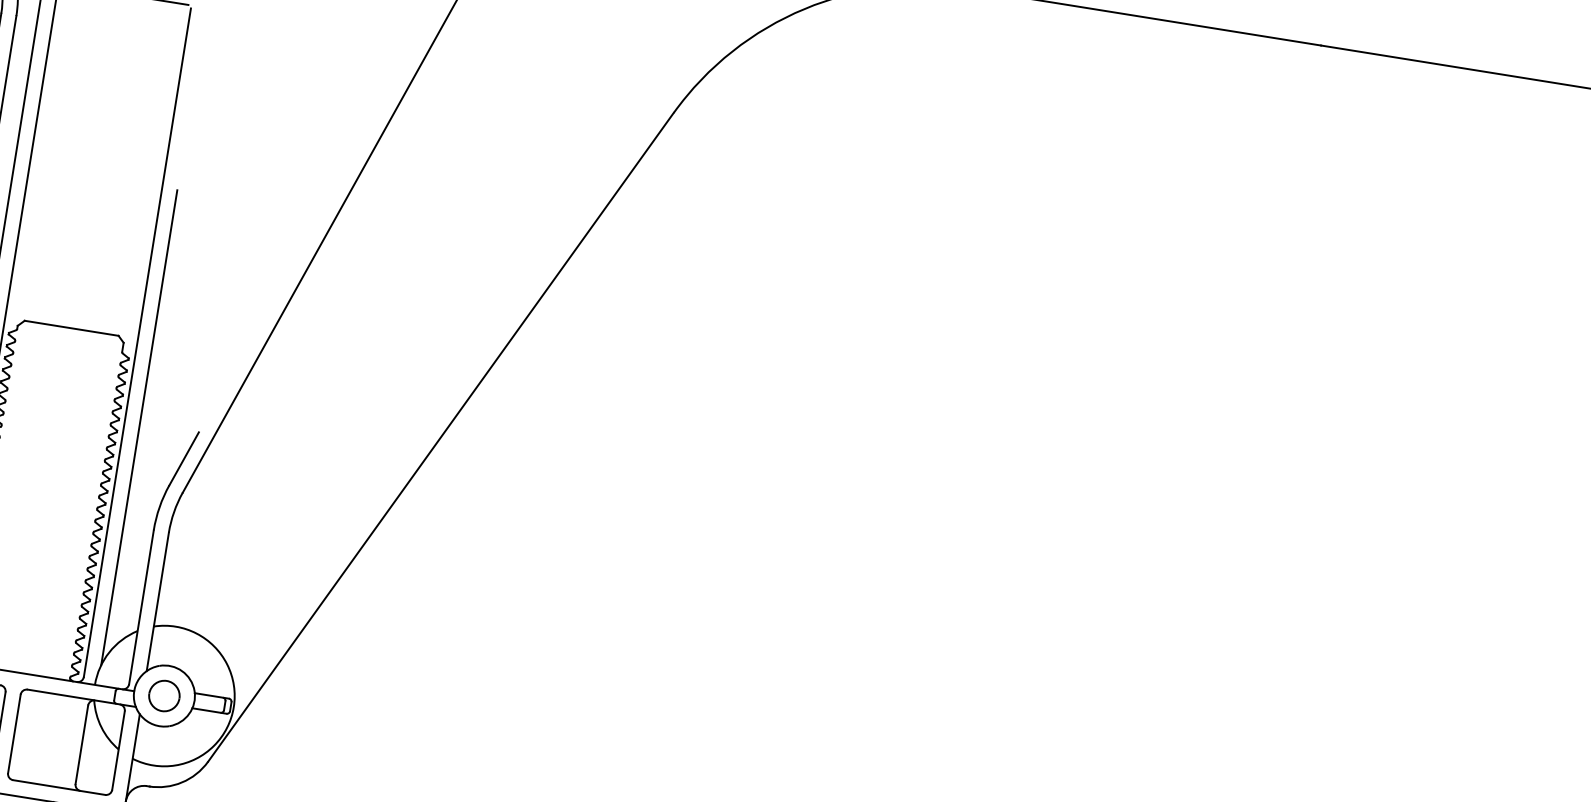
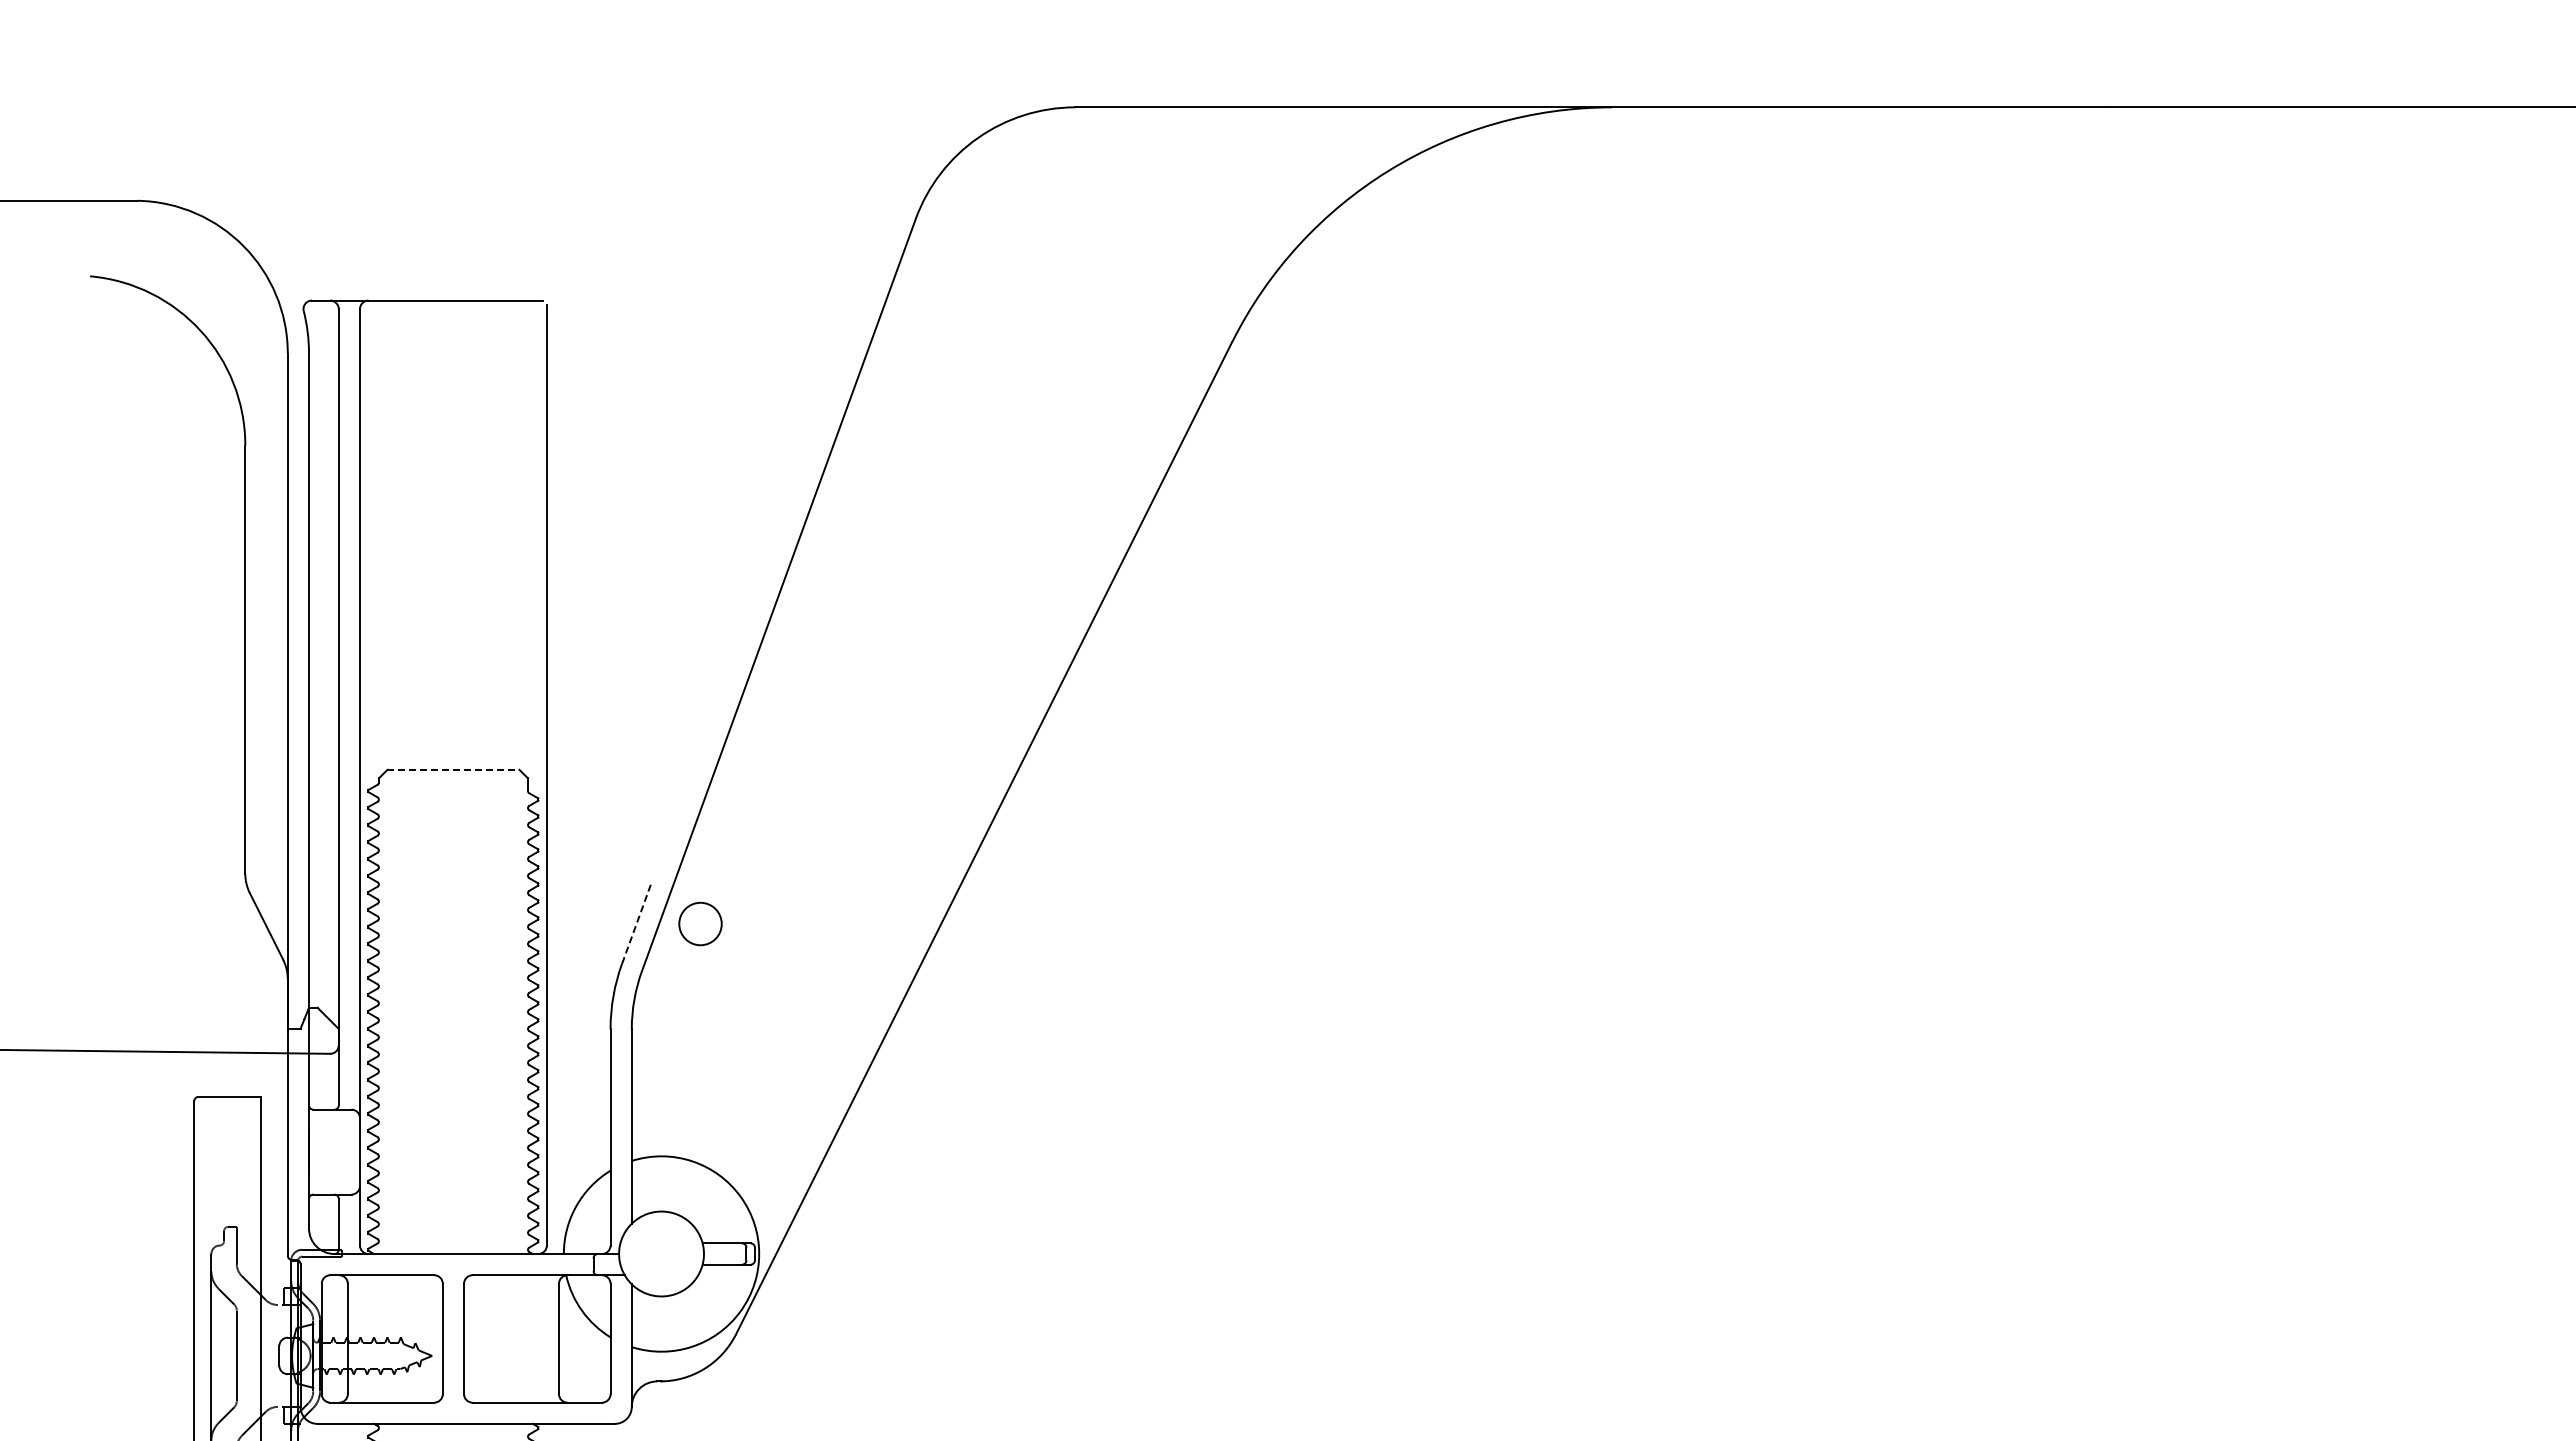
line: (71, 328) -> (453, 769), solid -> dashed
line: (139, 427) -> (568, 891), removed
line: (184, 458) -> (636, 923), solid -> dashed
part: (164, 695) -> (700, 923), moved

